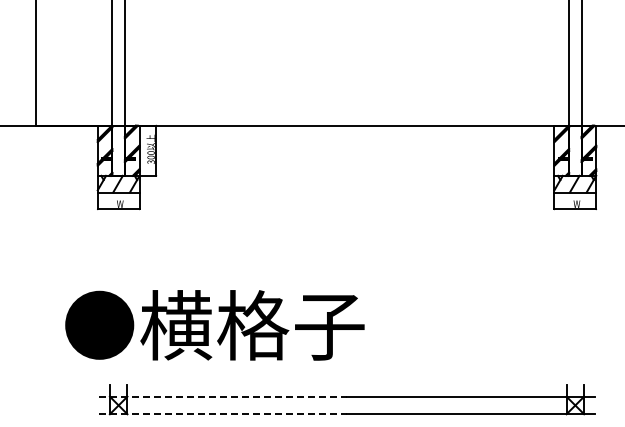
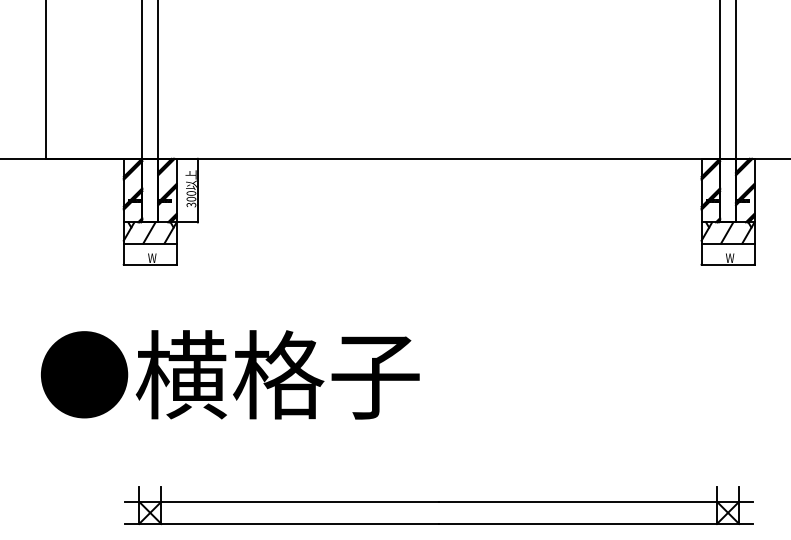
text: (214, 325) -> (229, 375), moved
line: (223, 396) -> (282, 501), dashed -> solid
line: (223, 414) -> (282, 524), dashed -> solid

